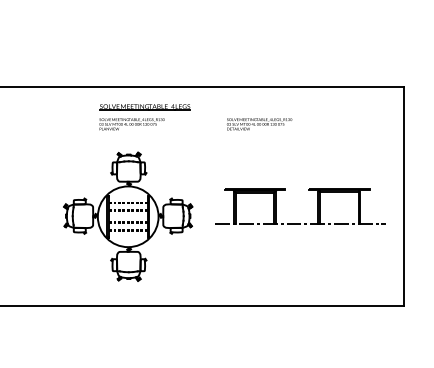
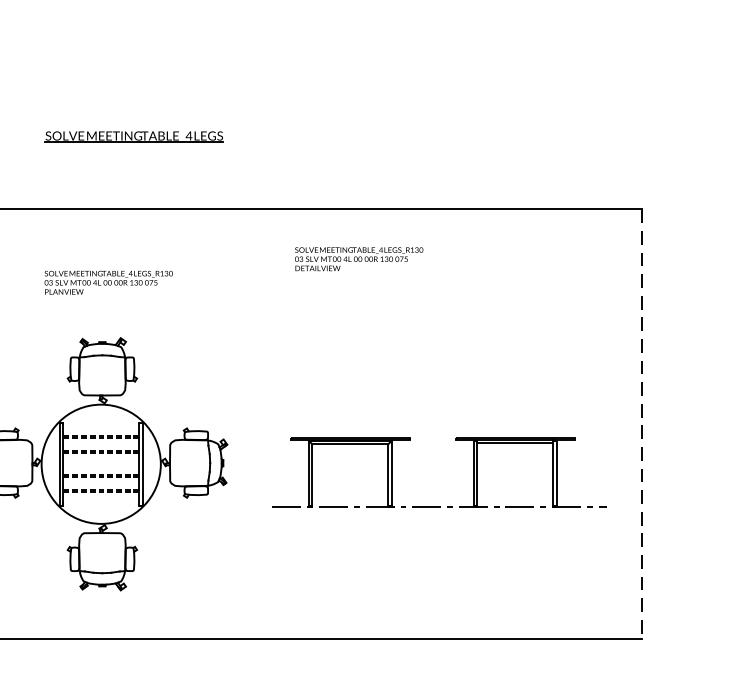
part: (144, 107) -> (133, 137), moved
text: (259, 124) -> (359, 259), moved
line: (403, 196) -> (641, 424), solid -> dashed
part: (317, 206) -> (472, 471), moved

